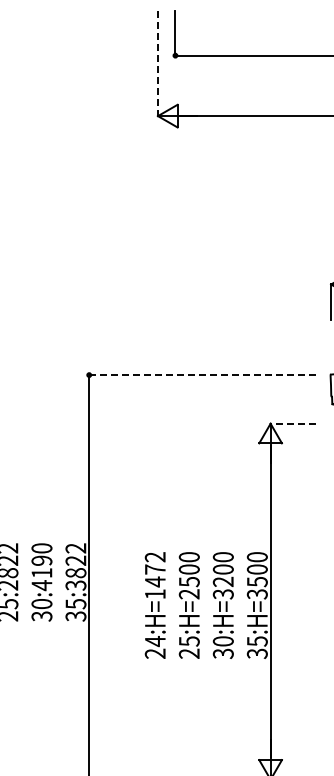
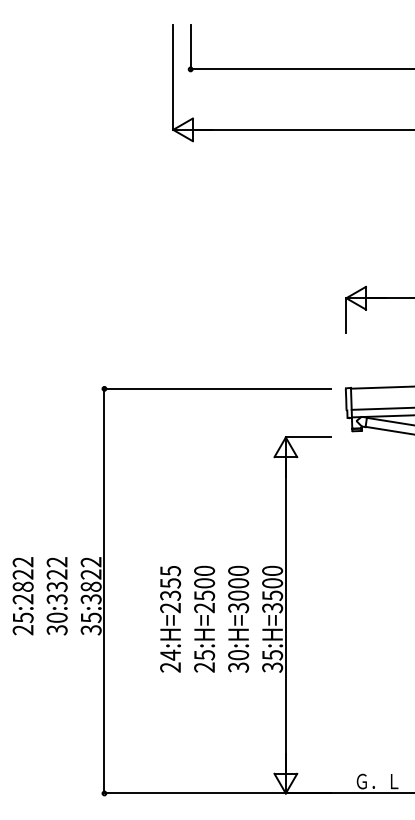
line: (158, 63) -> (173, 77), dashed -> solid
line: (202, 374) -> (217, 388), dashed -> solid
line: (293, 423) -> (308, 437), dashed -> solid
text: (41, 566) -> (56, 580), 30:4190 -> 30:3322
text: (155, 575) -> (170, 589), 24:H=1472 -> 24:H=2355
text: (223, 581) -> (238, 595), 30:H=3200 -> 30:H=3000

